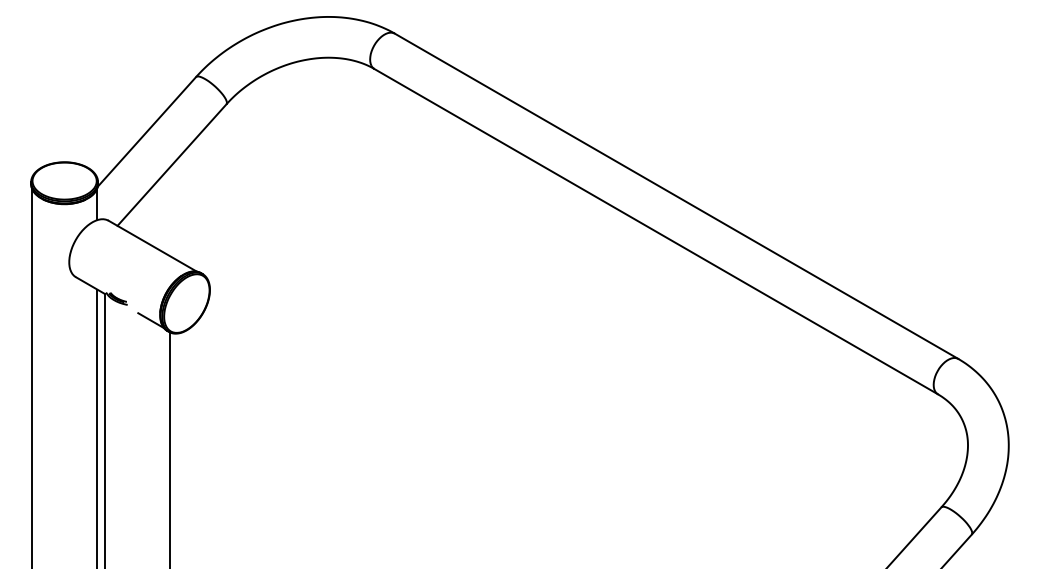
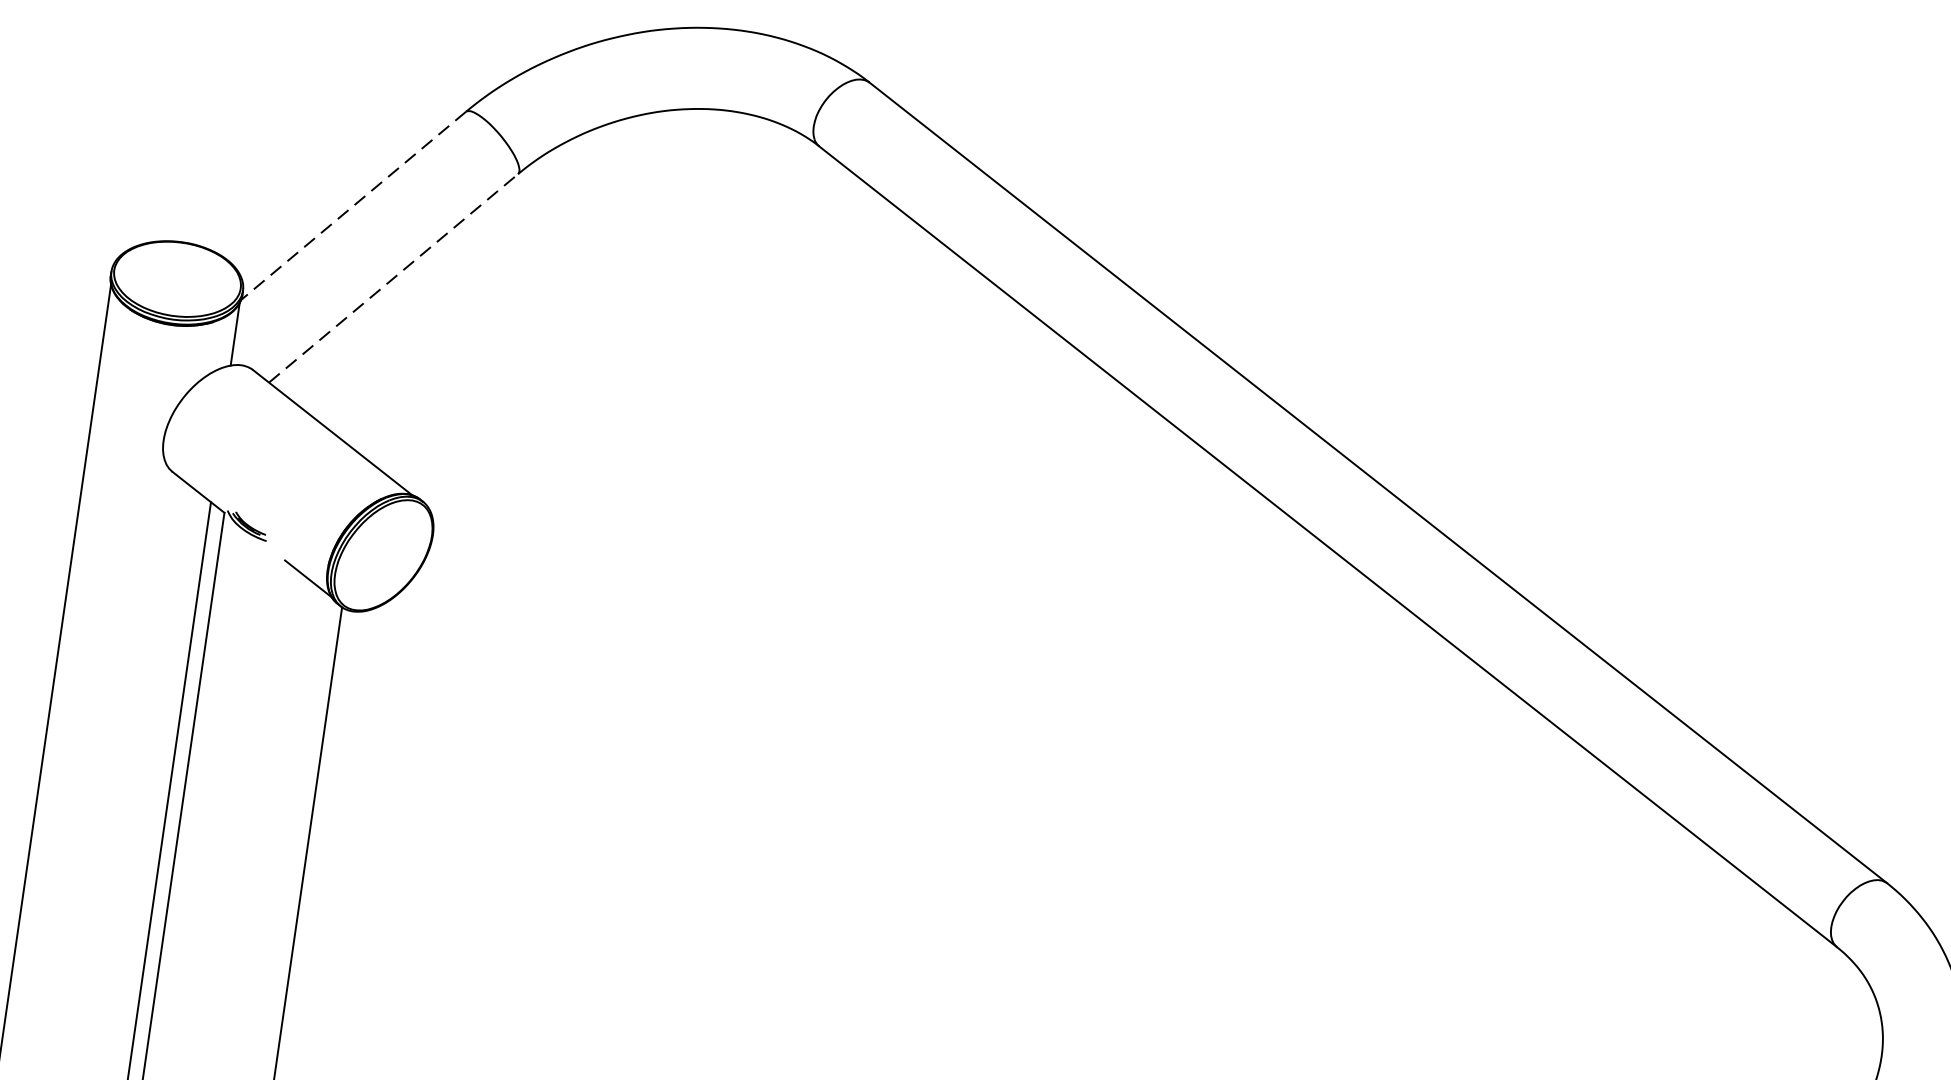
line: (146, 131) -> (352, 204), solid -> dashed
line: (172, 165) -> (394, 279), solid -> dashed

